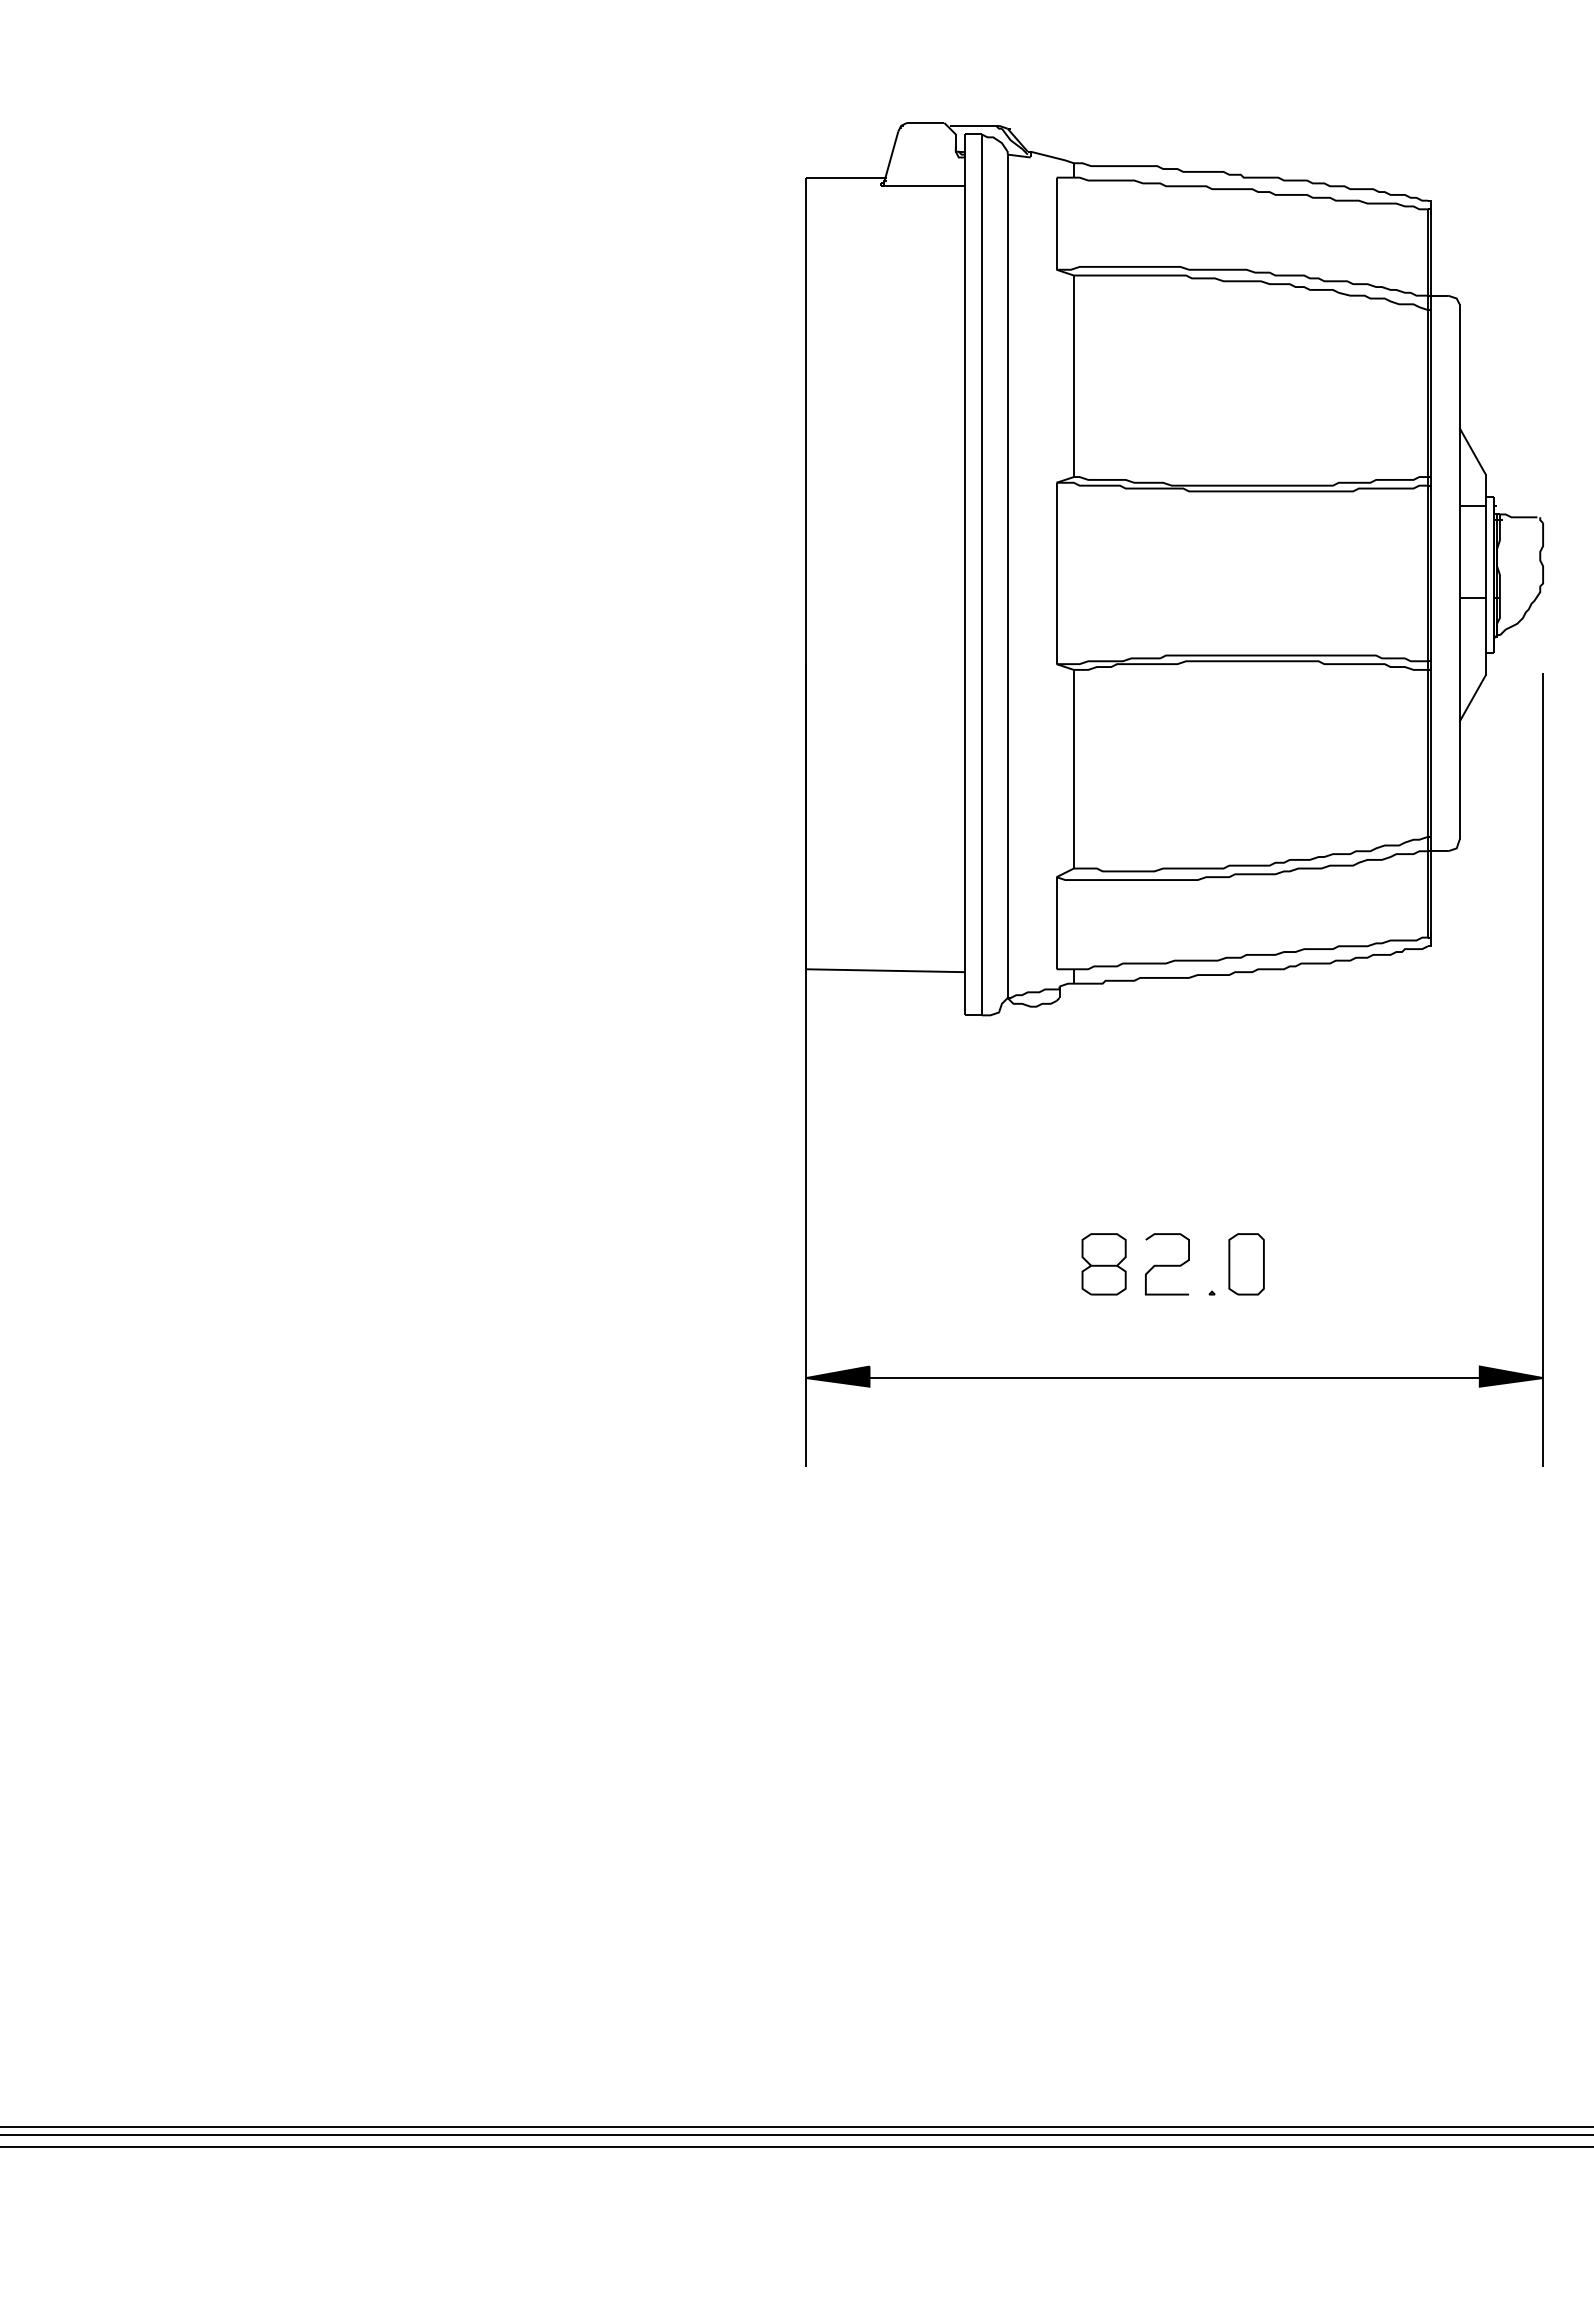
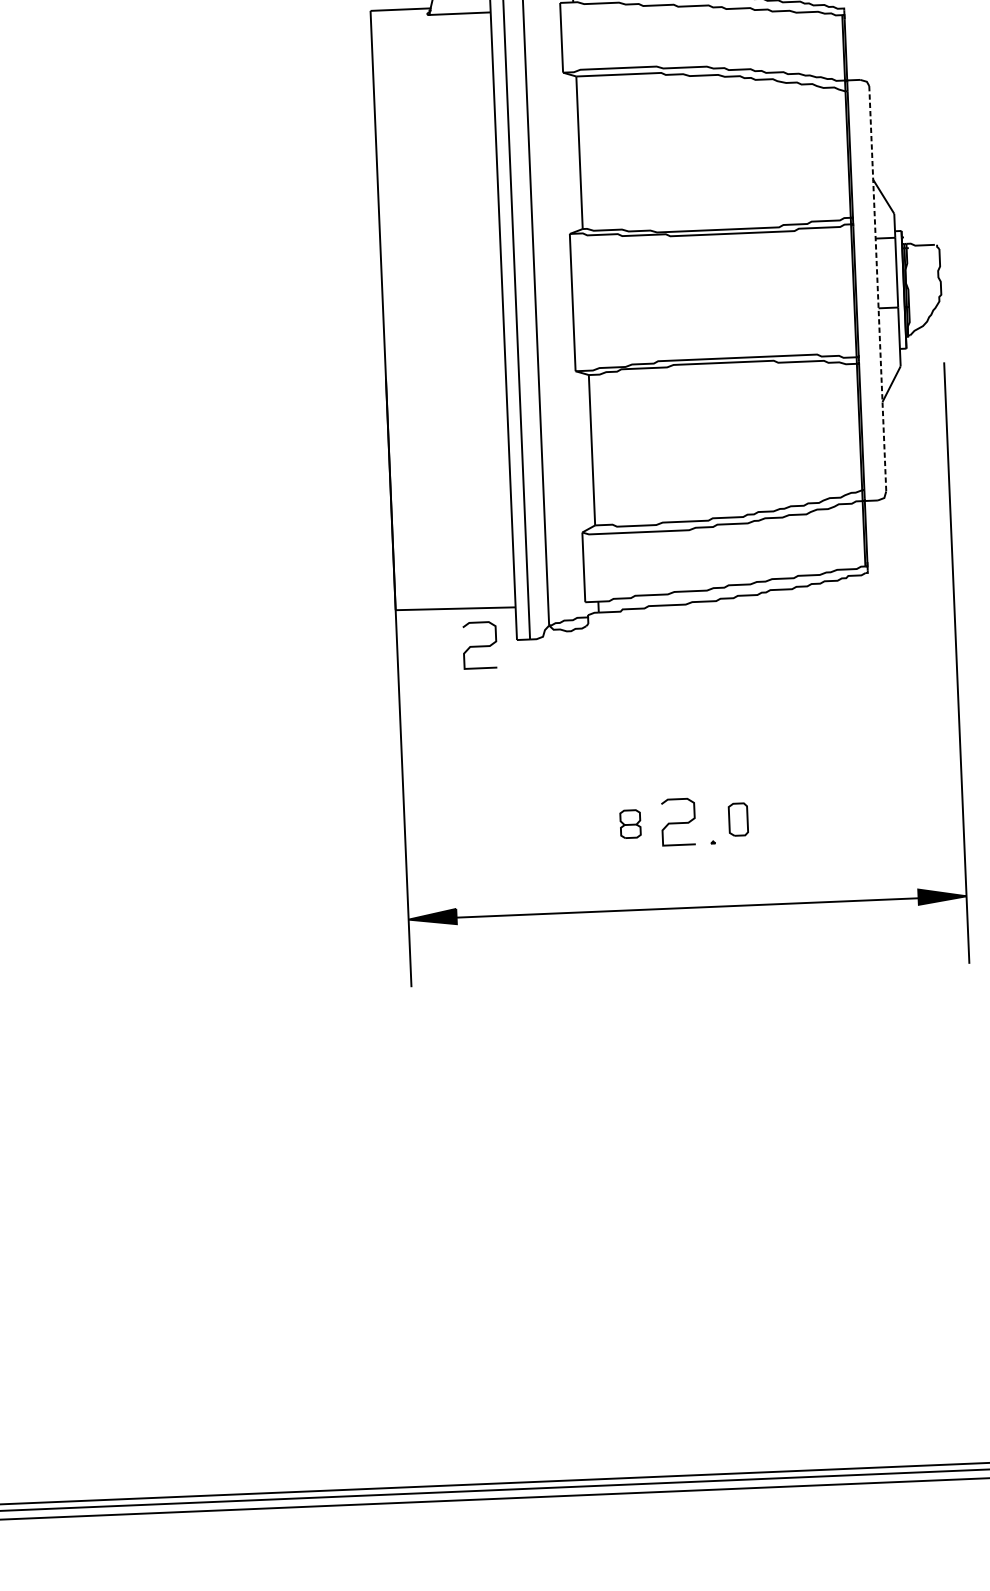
line: (1459, 572) -> (877, 289), solid -> dashed
curve: (915, 1020) -> (480, 645), added
part: (1103, 1264) -> (630, 824), size x0.6
part: (1246, 1264) -> (738, 819), size x0.7

